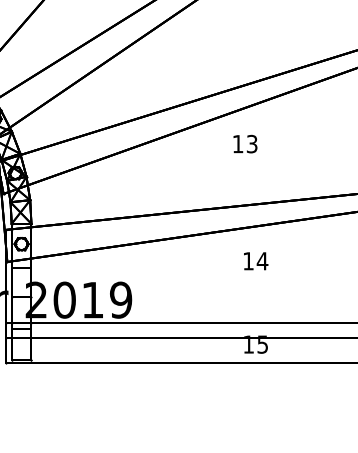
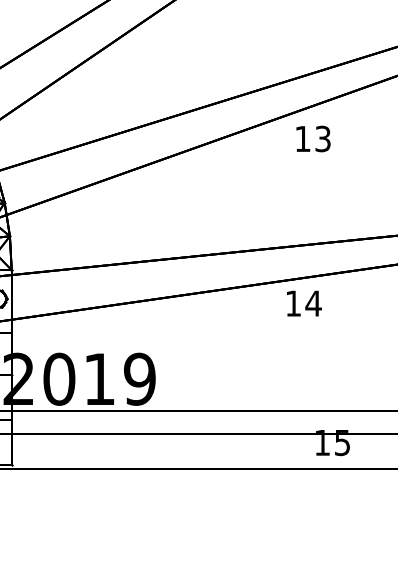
text: (245, 143) -> (313, 138), moved
text: (256, 261) -> (304, 303), moved

